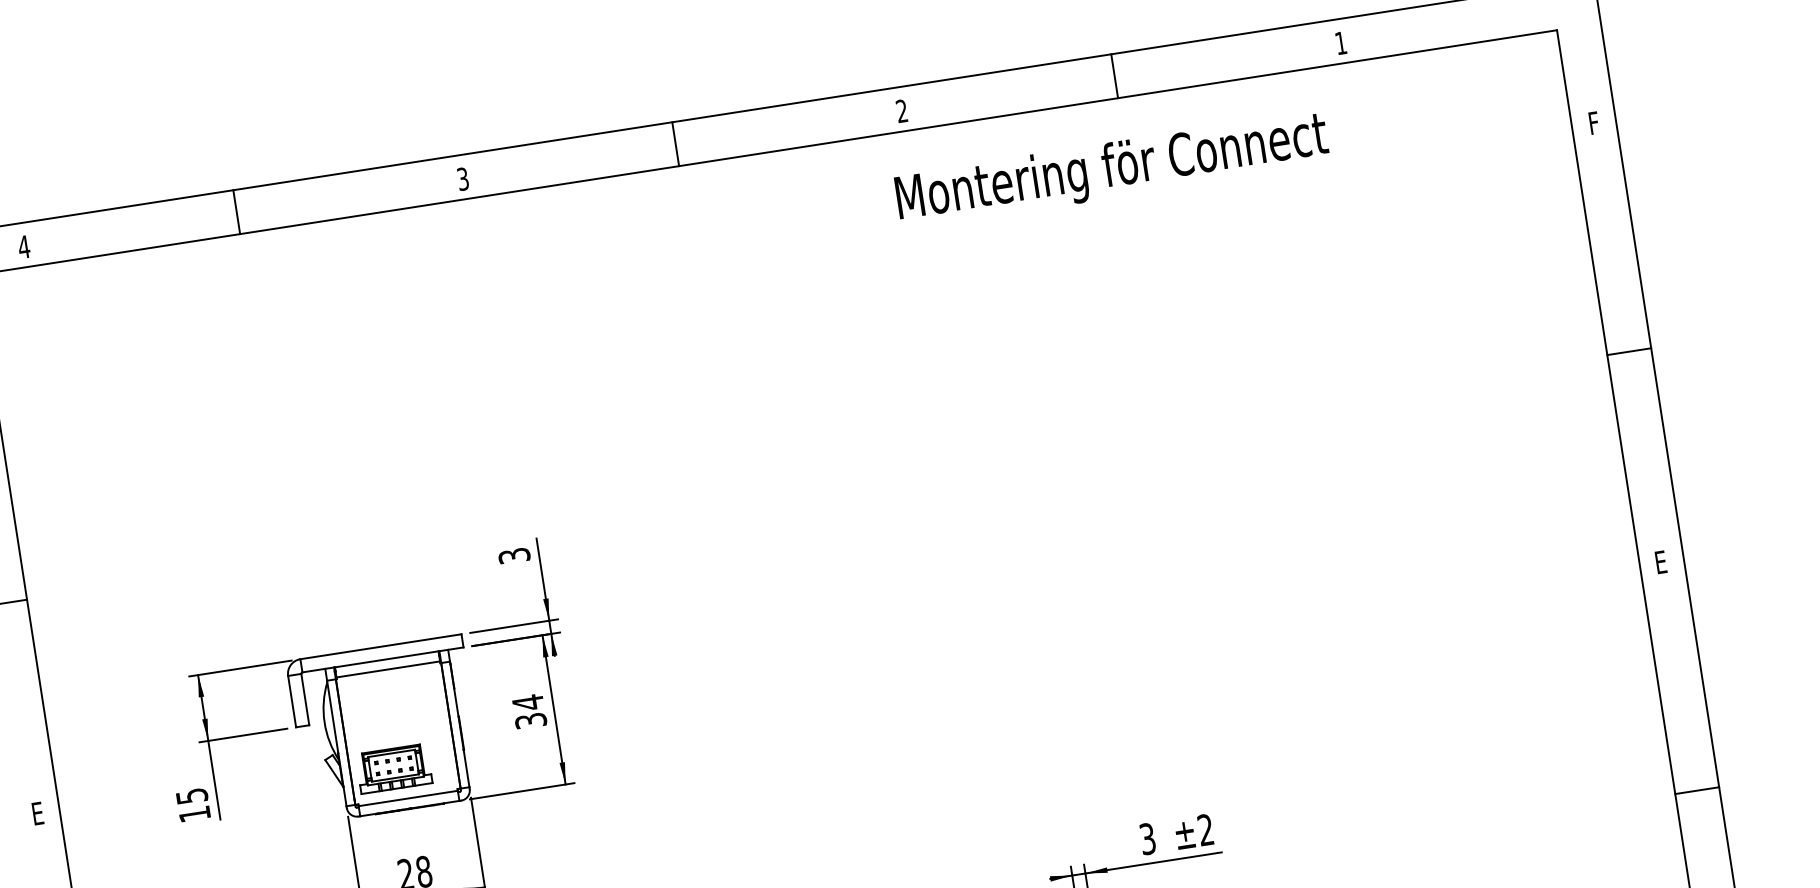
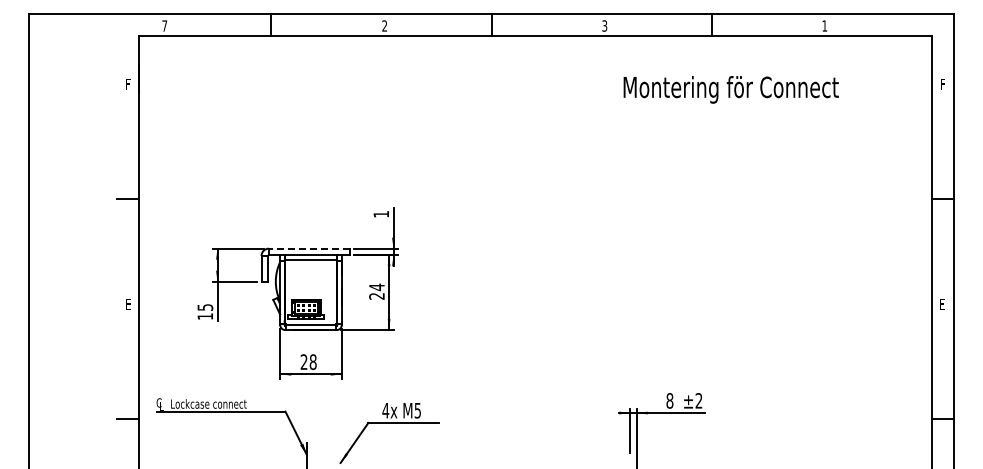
text: (901, 112) -> (604, 26), 2 -> 3
text: (1110, 169) -> (730, 89), moved
text: (462, 180) -> (384, 26), 3 -> 2
text: (23, 246) -> (164, 25), 4 -> 7
text: (514, 556) -> (381, 214), 3 -> 1
line: (379, 646) -> (308, 248), solid -> dashed
text: (530, 721) -> (376, 296), 34 -> 24
text: (1146, 838) -> (669, 400), 3 -> 8

